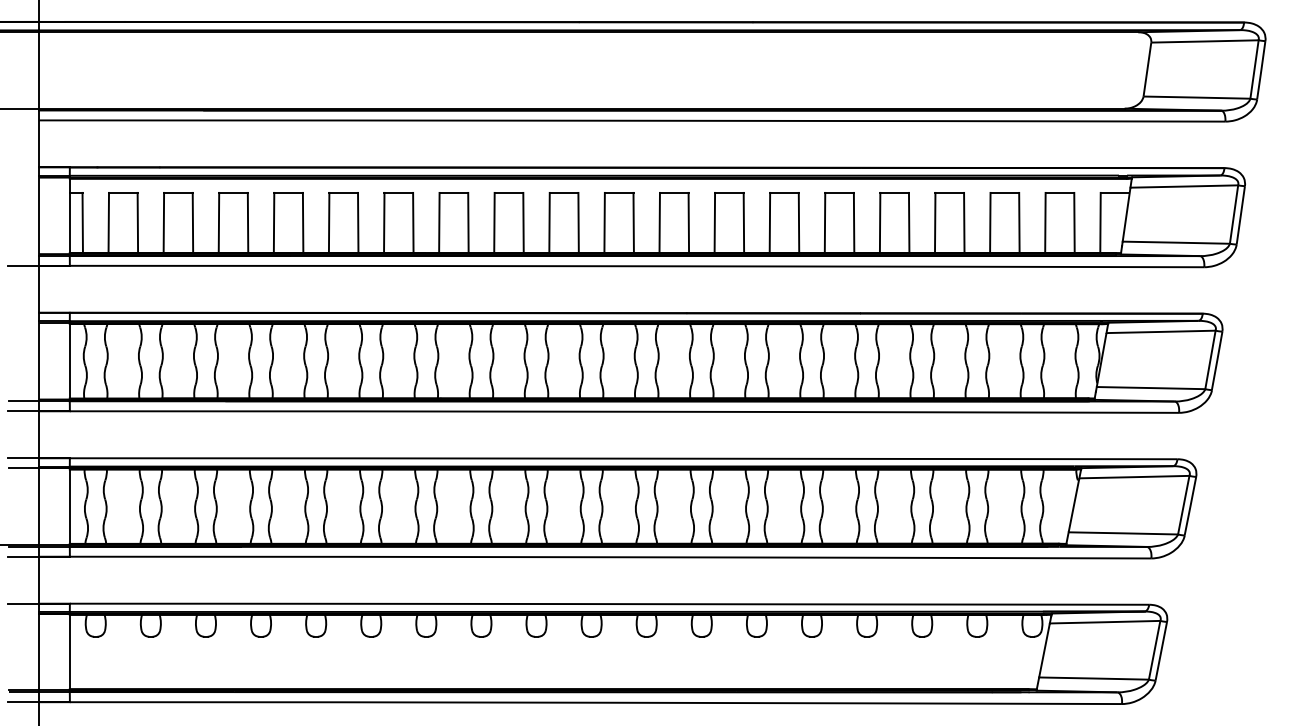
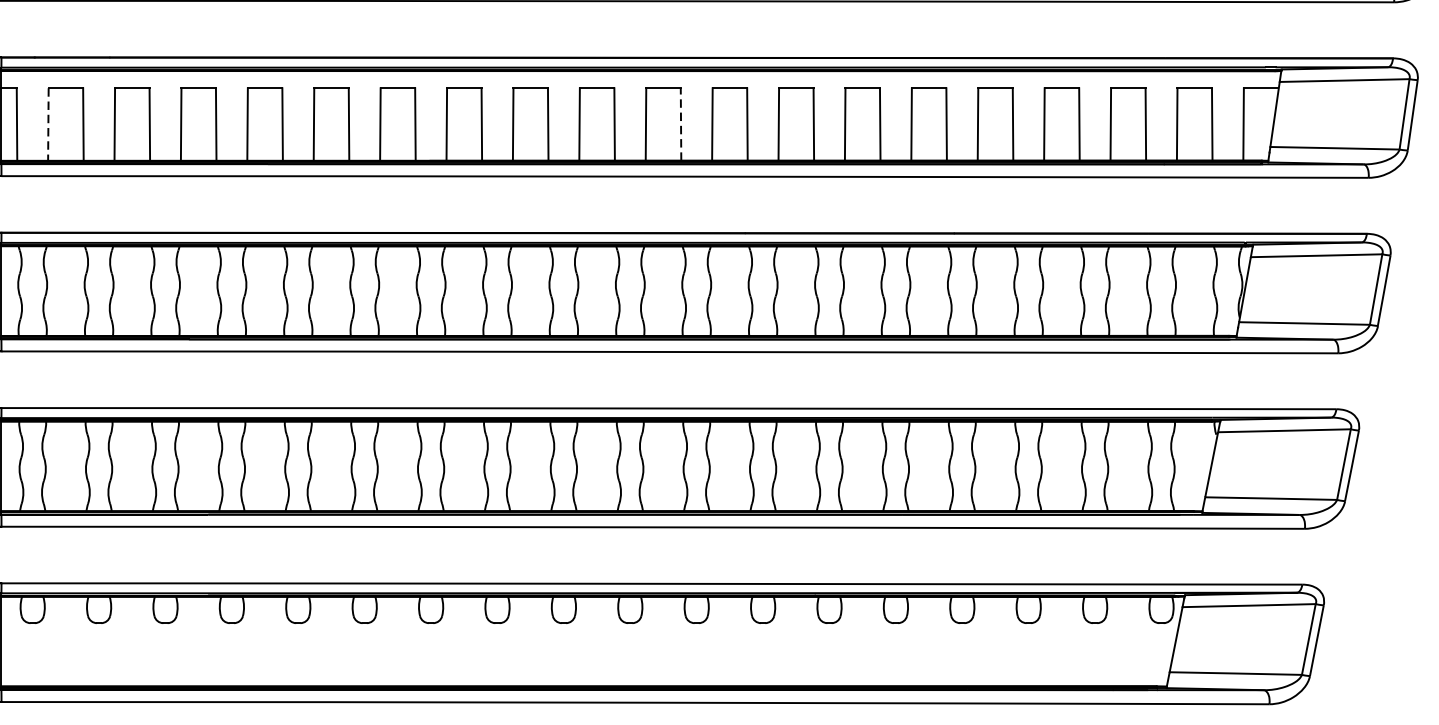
line: (633, 222) -> (680, 123), solid -> dashed
line: (108, 223) -> (48, 125), solid -> dashed

